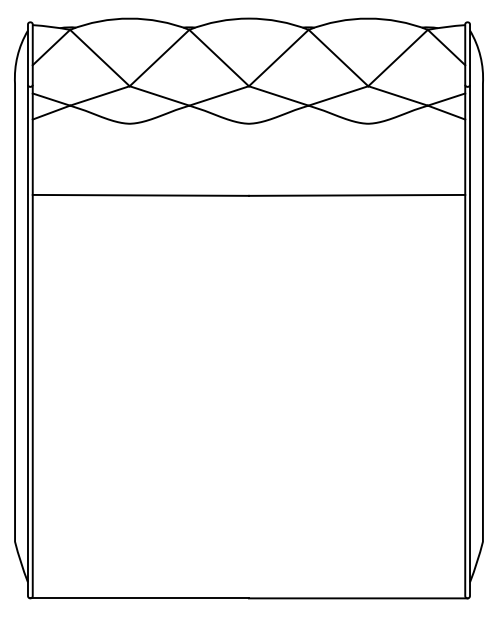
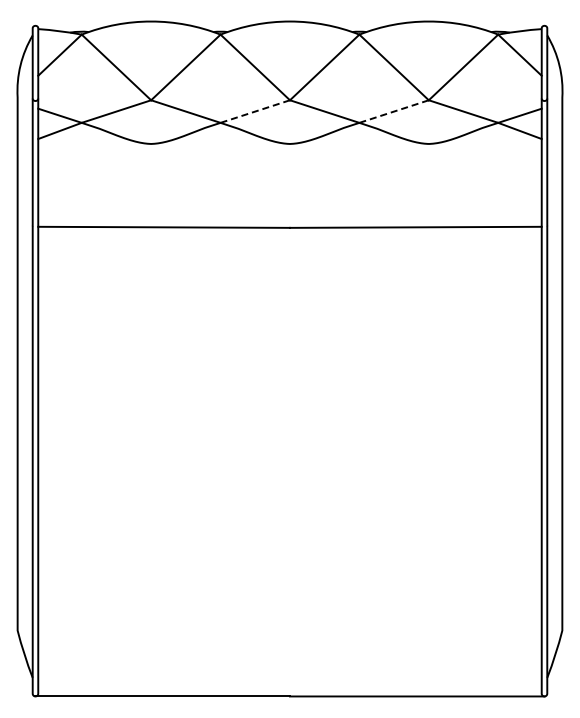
line: (219, 95) -> (255, 111), solid -> dashed
line: (337, 95) -> (393, 111), solid -> dashed

